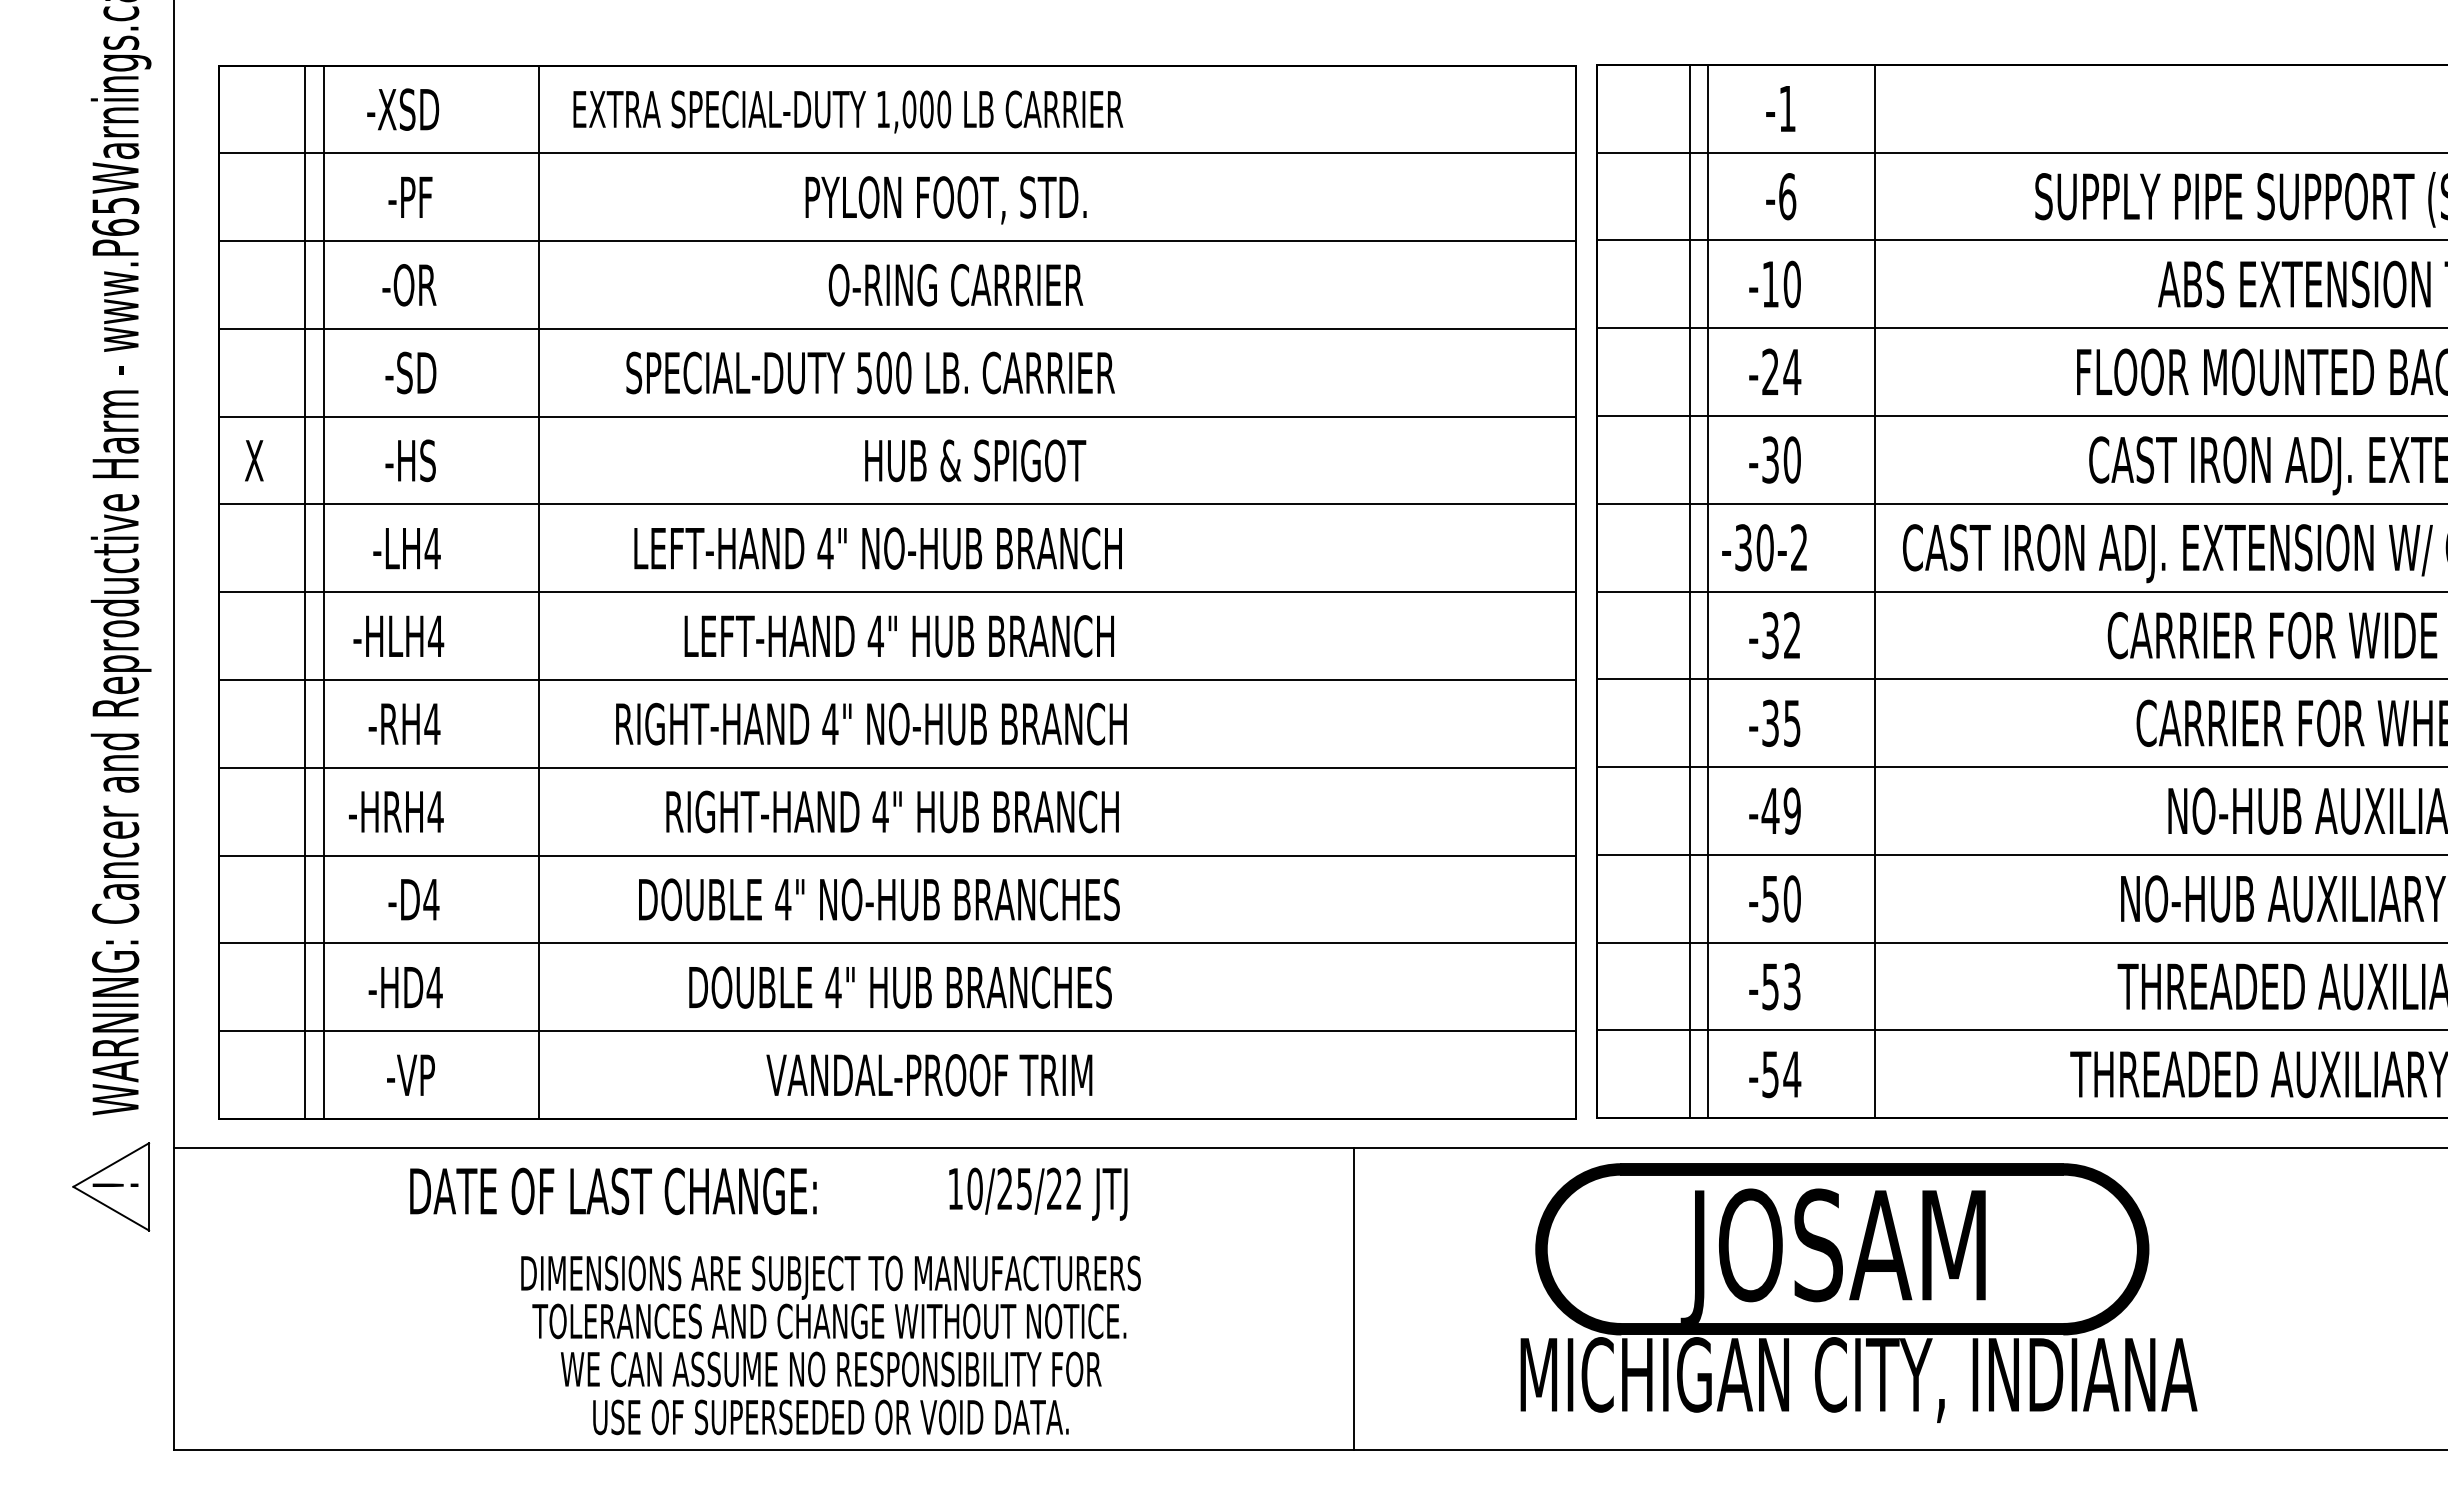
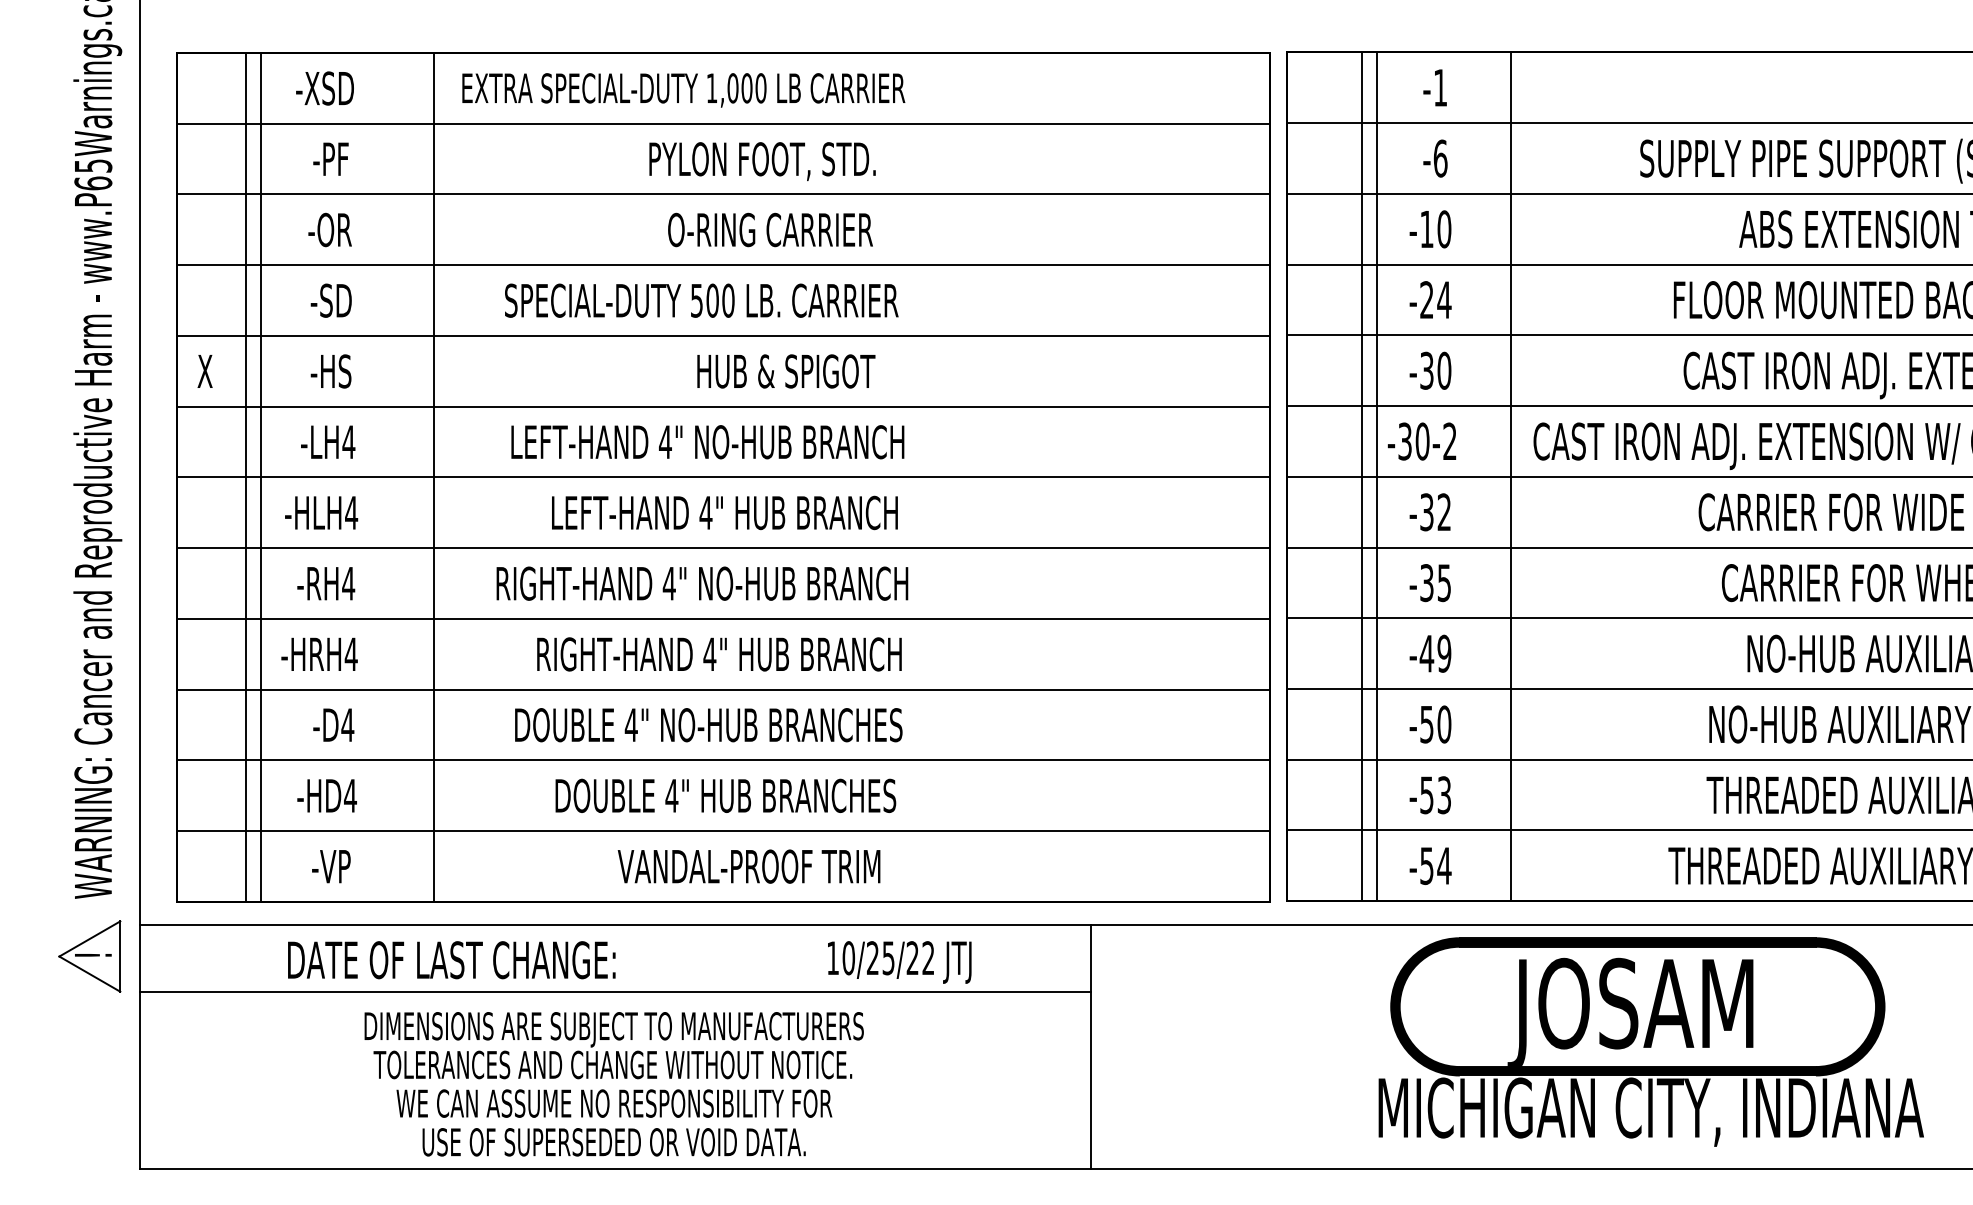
text: (613, 1191) -> (451, 960), moved
text: (1038, 1193) -> (899, 961), moved
line: (763, 1230) -> (615, 991), added
part: (1858, 1292) -> (1650, 1041), moved
text: (830, 1345) -> (613, 1084), moved

